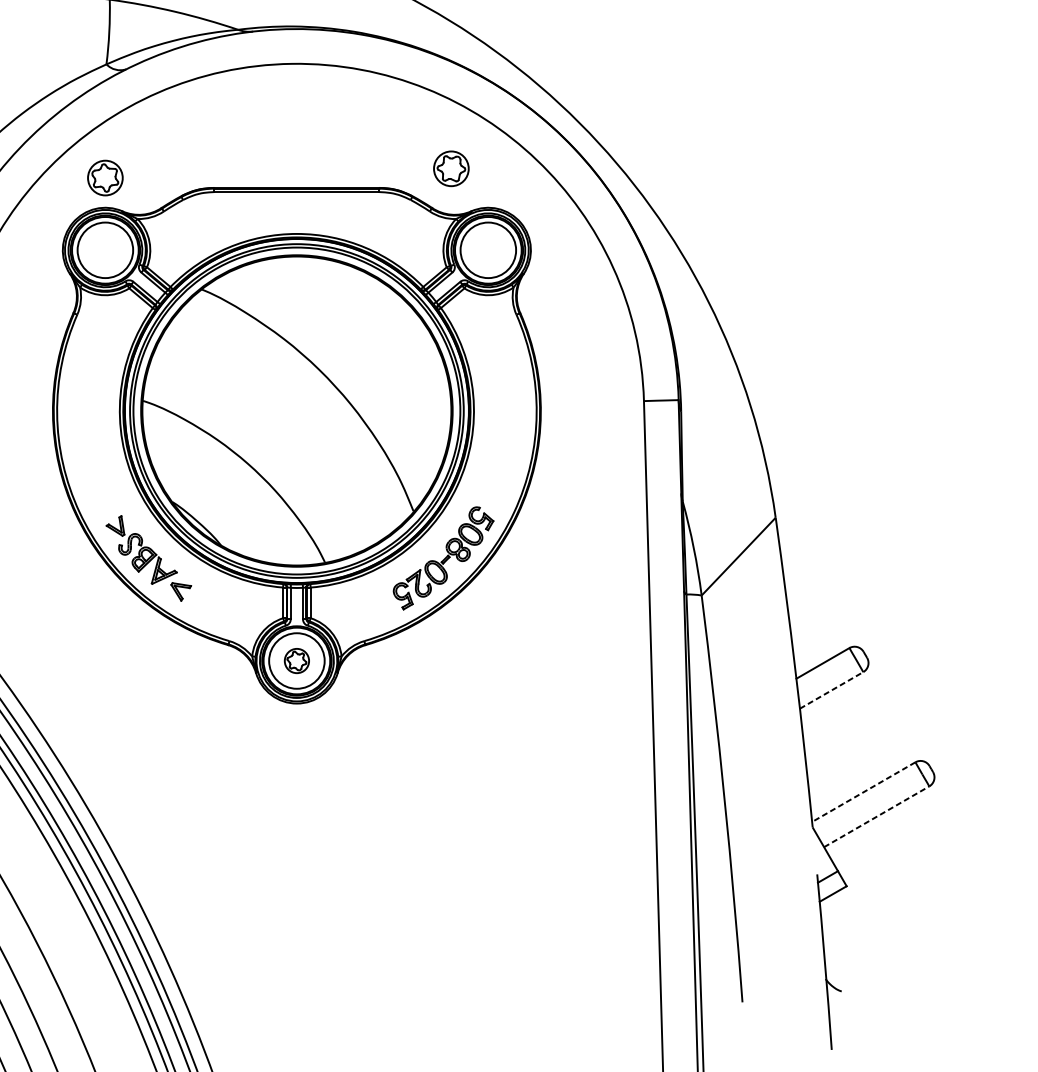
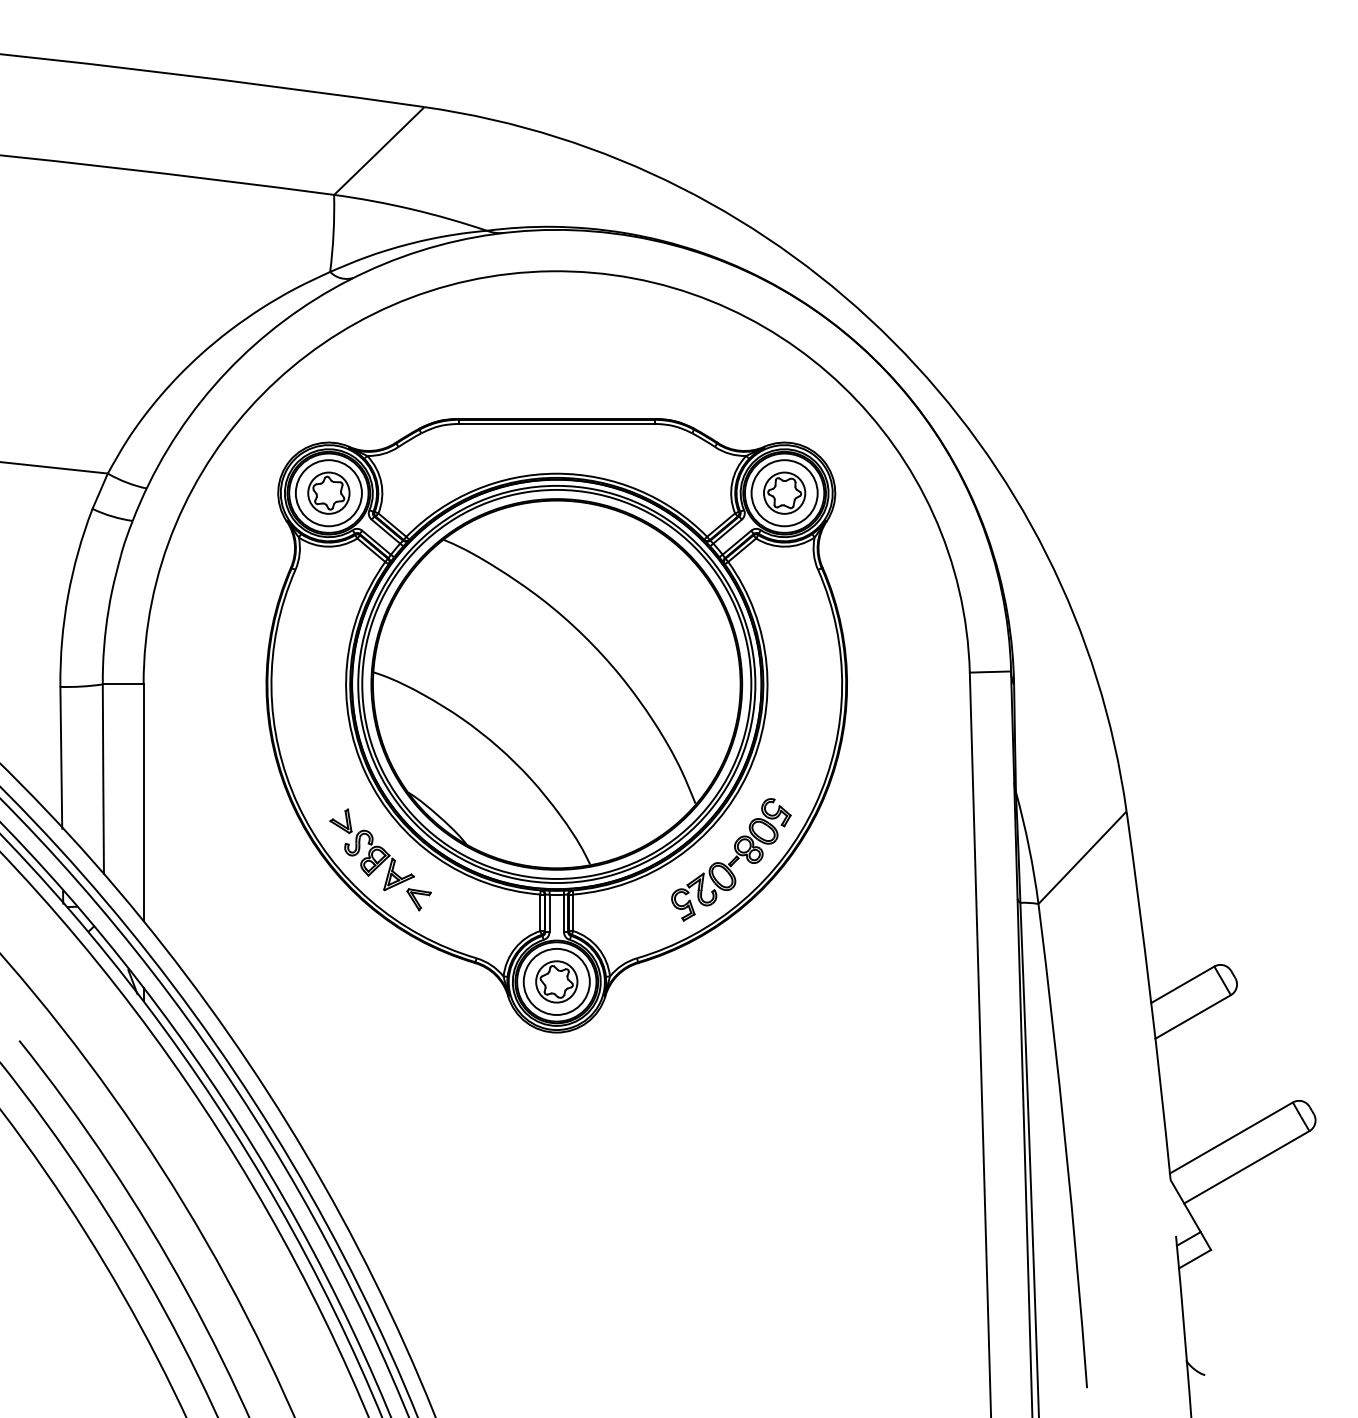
part: (451, 168) -> (784, 492), moved
part: (105, 177) -> (328, 492), moved
part: (296, 660) -> (556, 981), size x1.43
line: (831, 690) -> (1193, 1016), dashed -> solid
line: (863, 792) -> (1231, 1138), dashed -> solid
line: (877, 816) -> (1247, 1167), dashed -> solid

